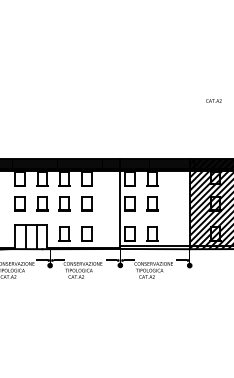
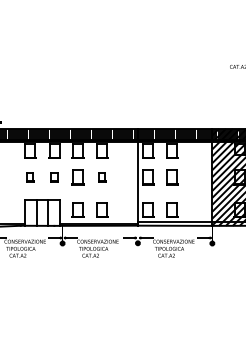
part: (19, 203) -> (29, 176), size x0.6
part: (42, 203) -> (54, 176), size x0.6
part: (86, 203) -> (101, 176), size x0.6

